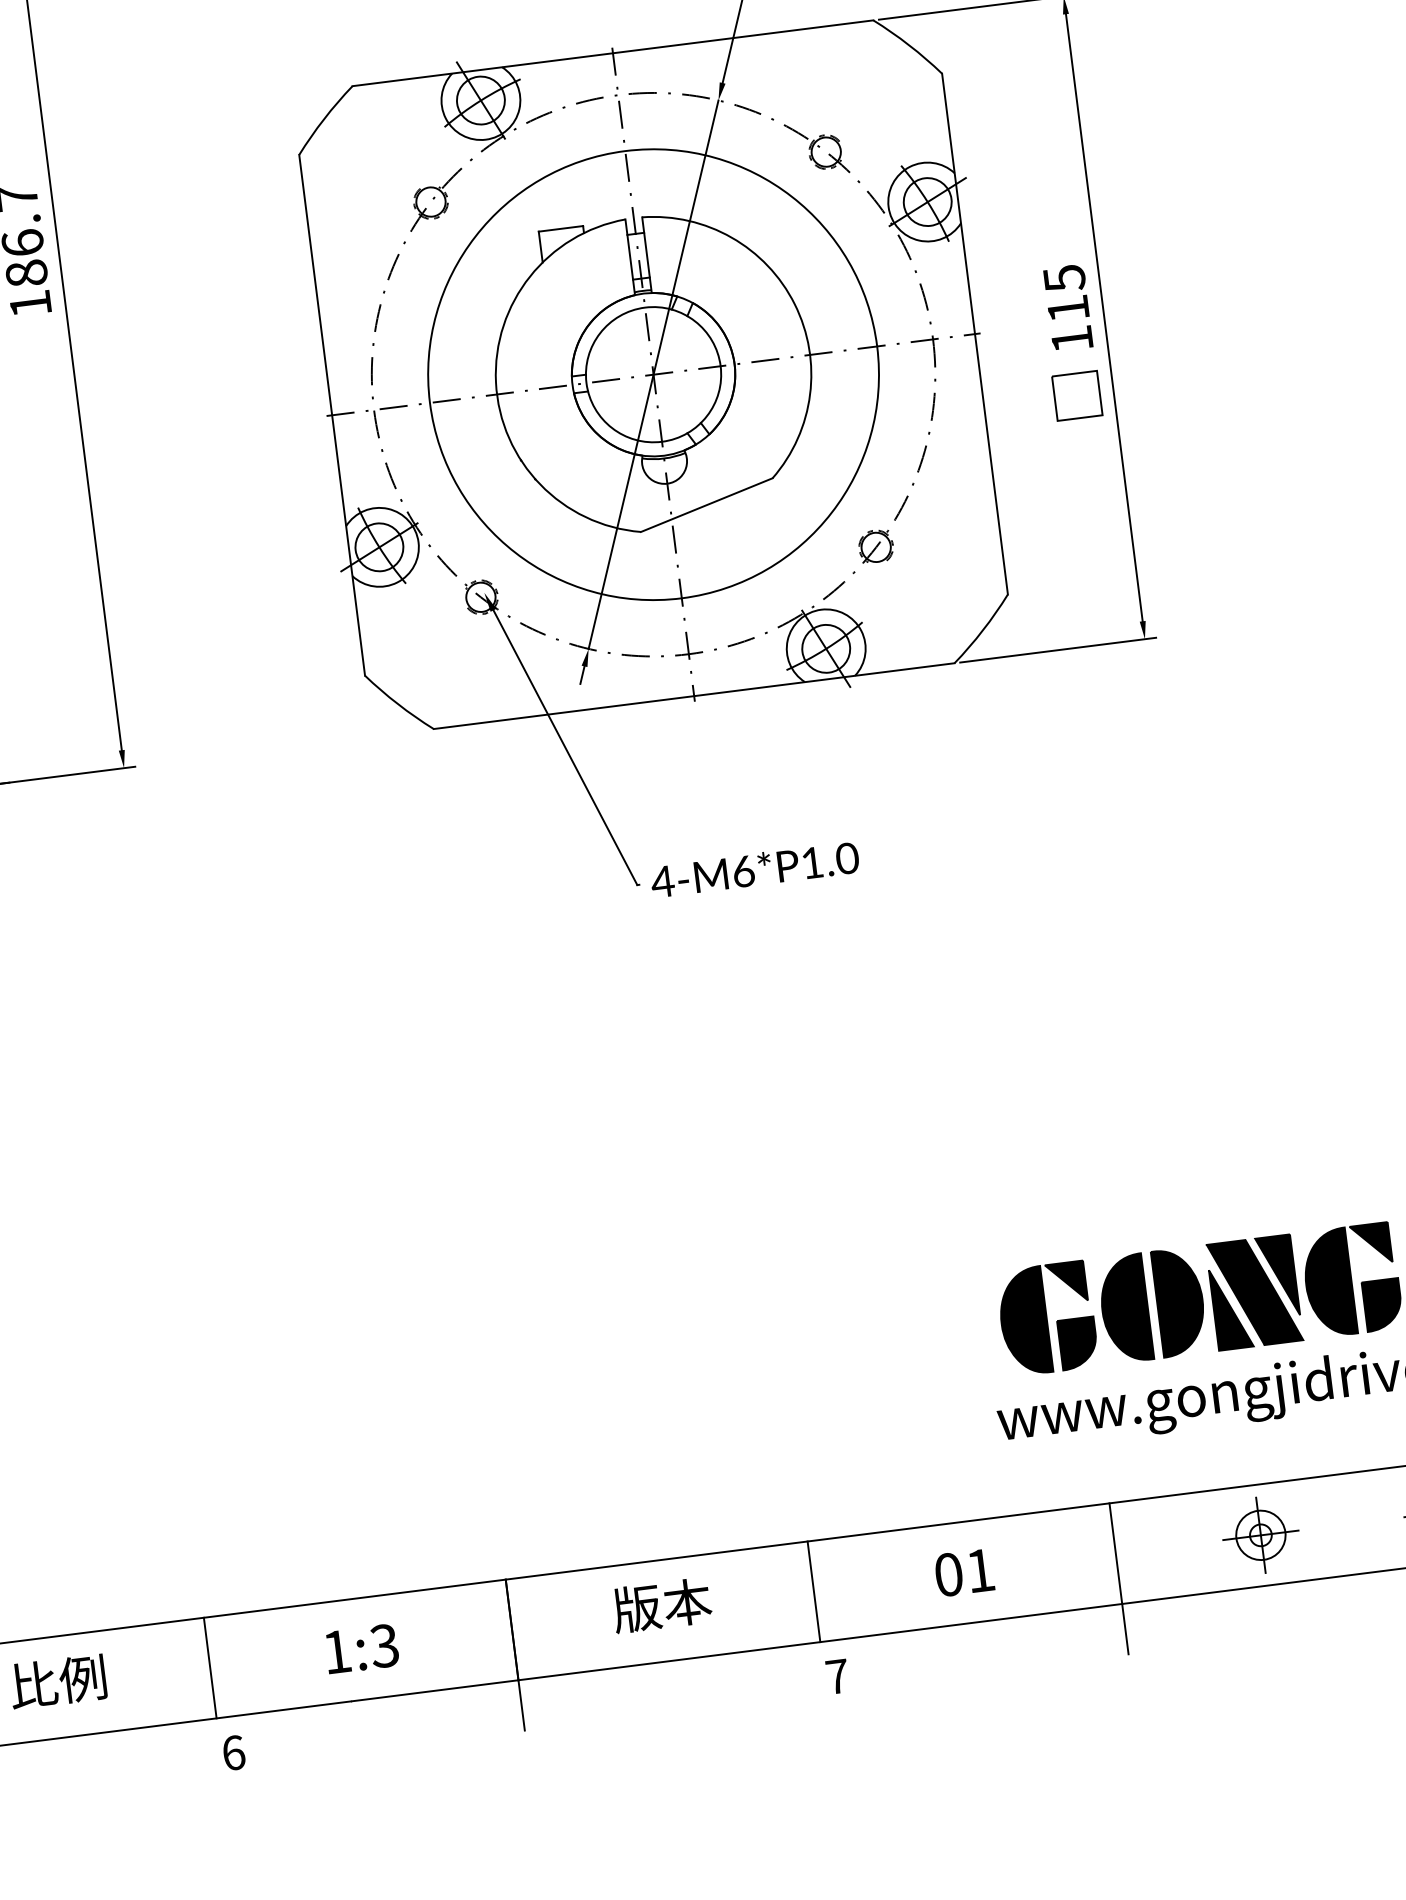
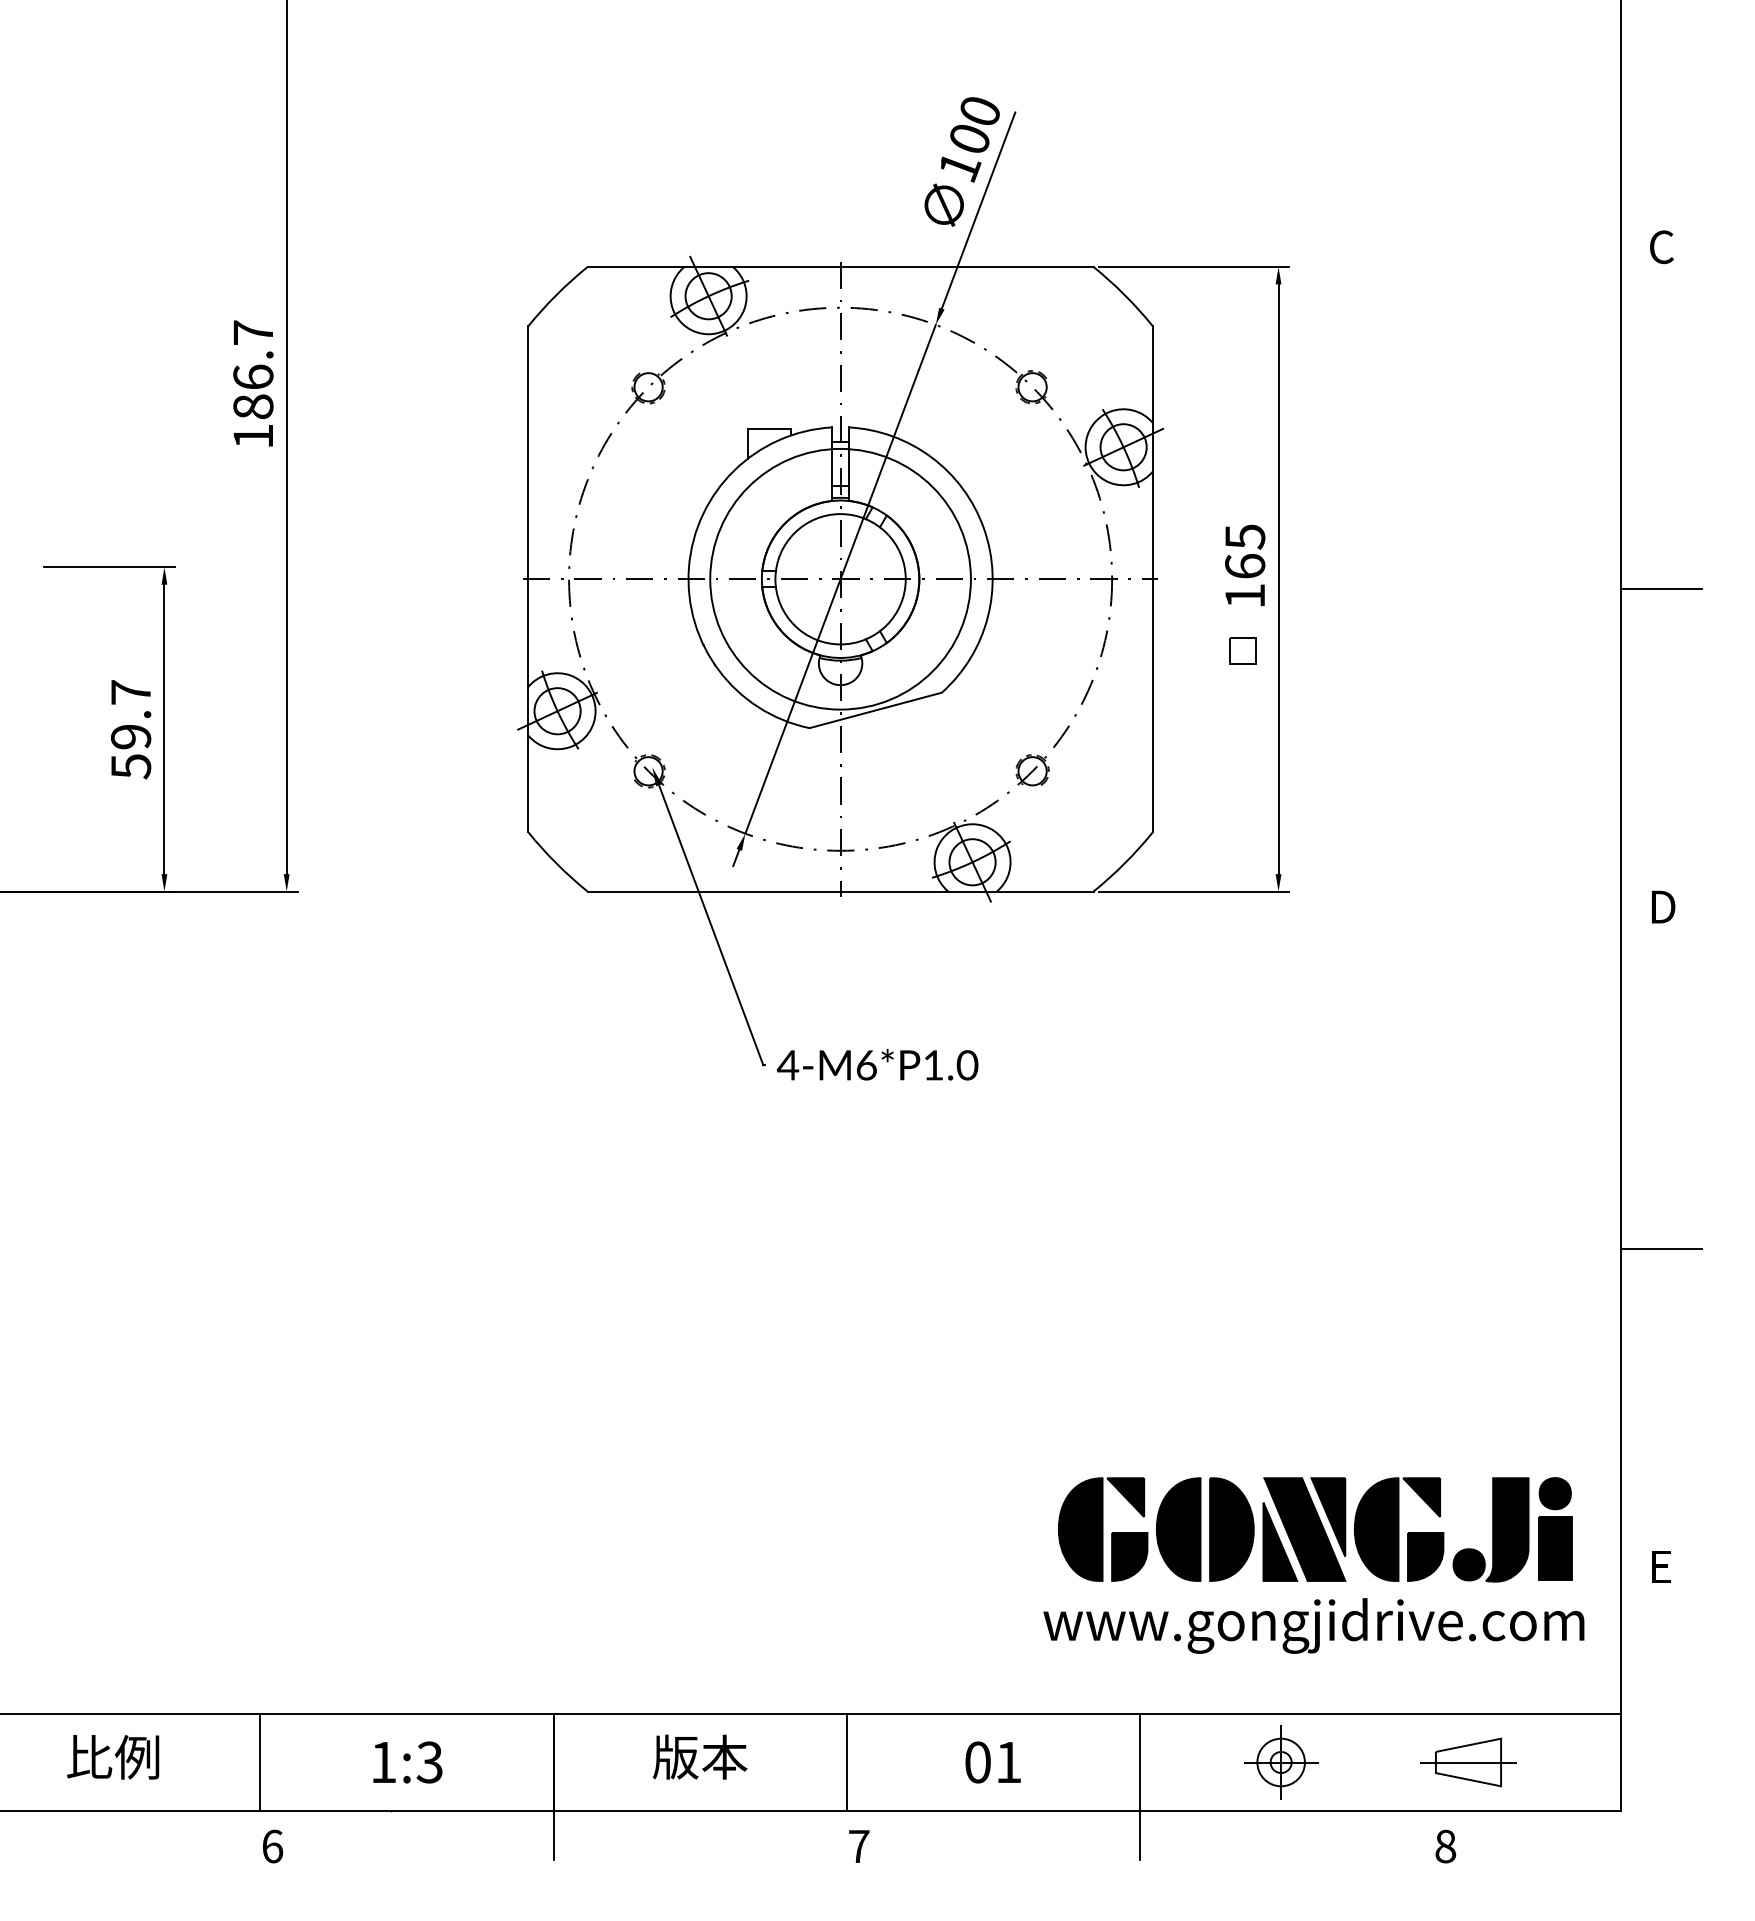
text: (1068, 307) -> (1245, 565), 115 -> 165
circle: (653, 374) -> (840, 579), size x0.6
part: (1076, 395) -> (1242, 650), size x0.6

